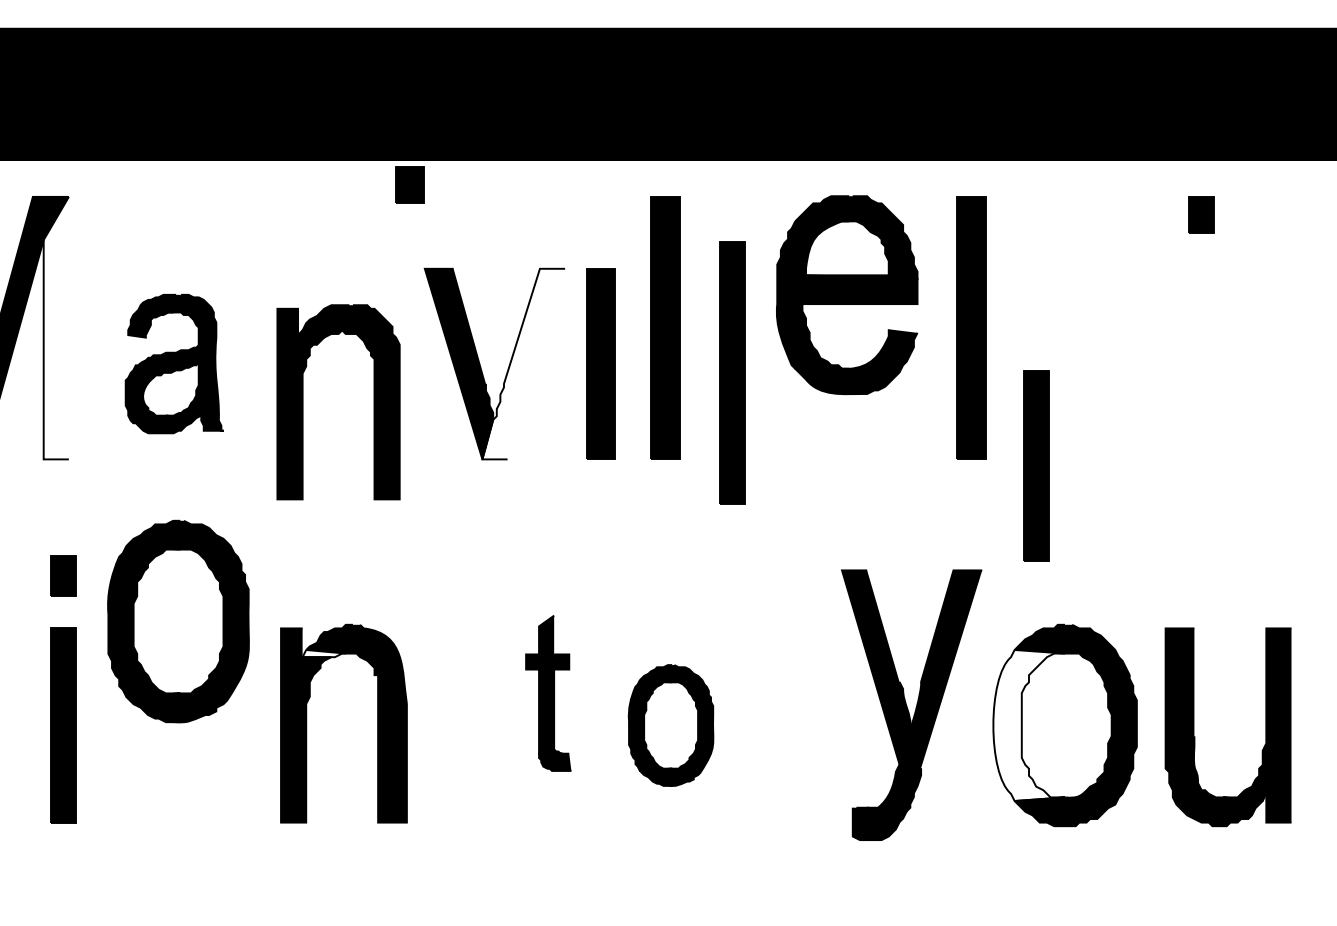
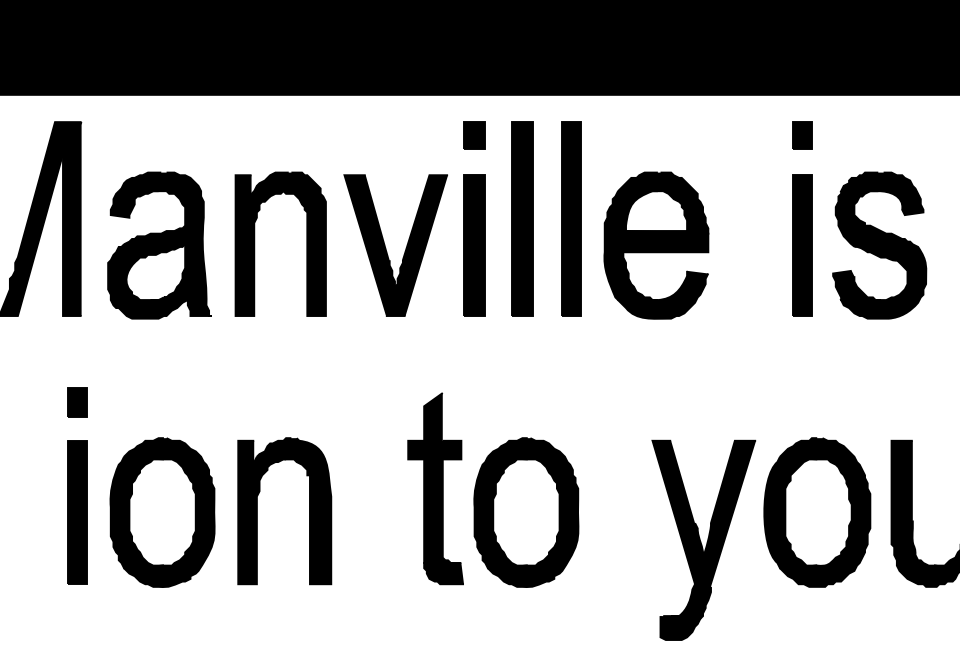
part: (409, 184) -> (474, 135), moved
part: (1201, 214) -> (802, 135), moved
part: (847, 295) -> (656, 245), moved
fill: (55, 327) -> (71, 218), added
part: (971, 327) -> (748, 218), removed
part: (174, 363) -> (159, 245), size x1.43
fill: (523, 363) -> (417, 245), added
part: (1149, 363) -> (879, 245), added
part: (732, 372) -> (571, 218), moved
part: (303, 402) -> (254, 244), moved
part: (1036, 465) -> (802, 245), moved
part: (178, 621) -> (162, 512), moved
fill: (323, 653) -> (269, 459), added
part: (548, 693) -> (435, 488), size x1.67
part: (911, 704) -> (703, 539), moved
part: (670, 725) -> (525, 512), size x1.67
fill: (1028, 725) -> (790, 512), added

